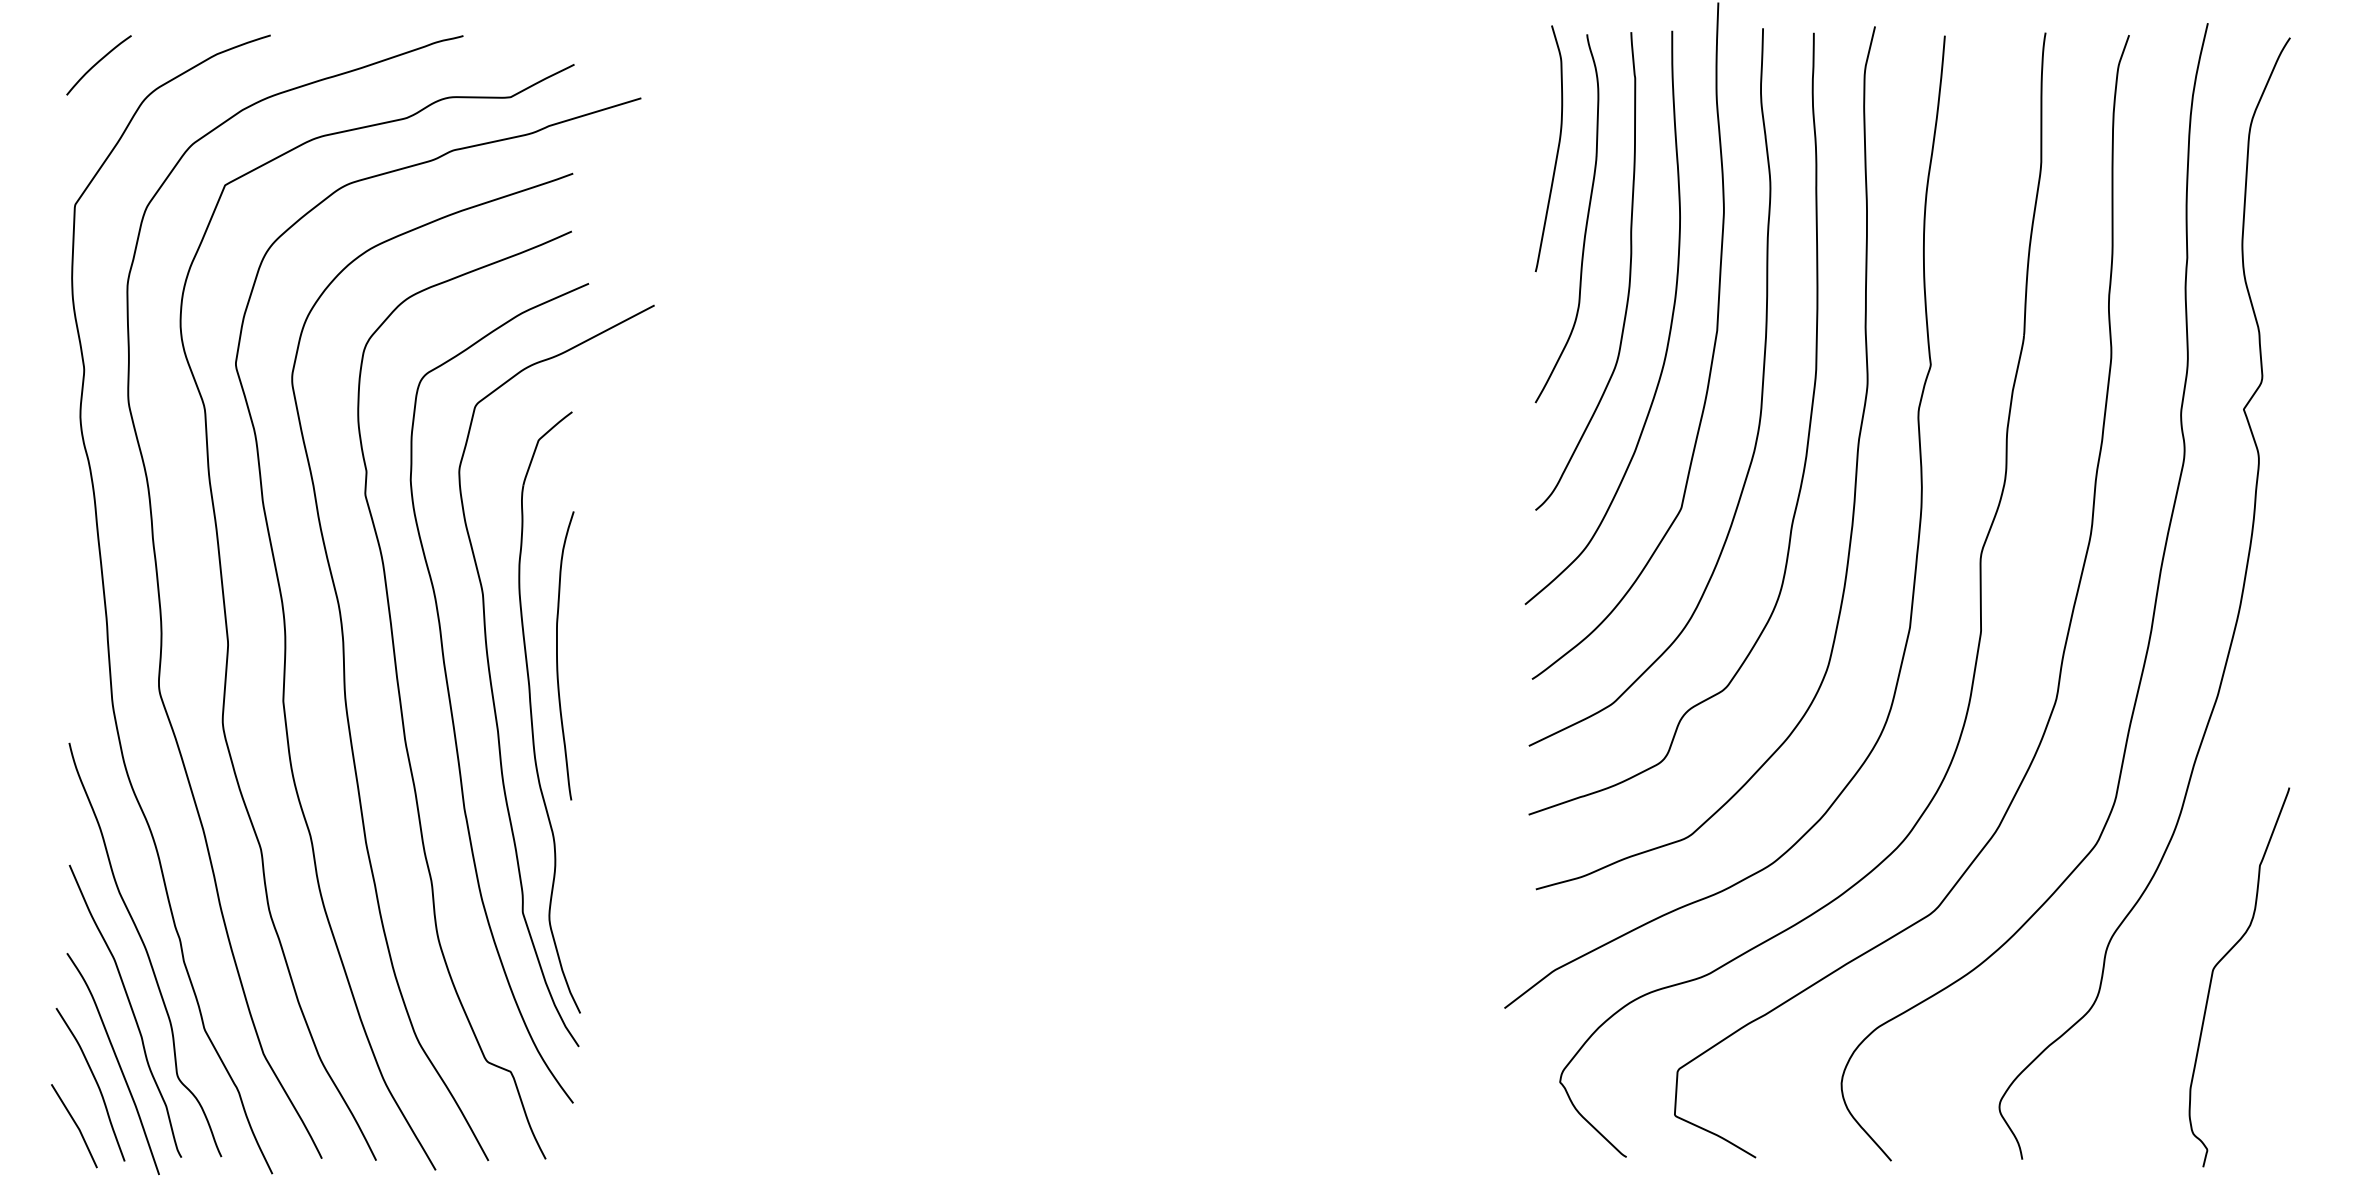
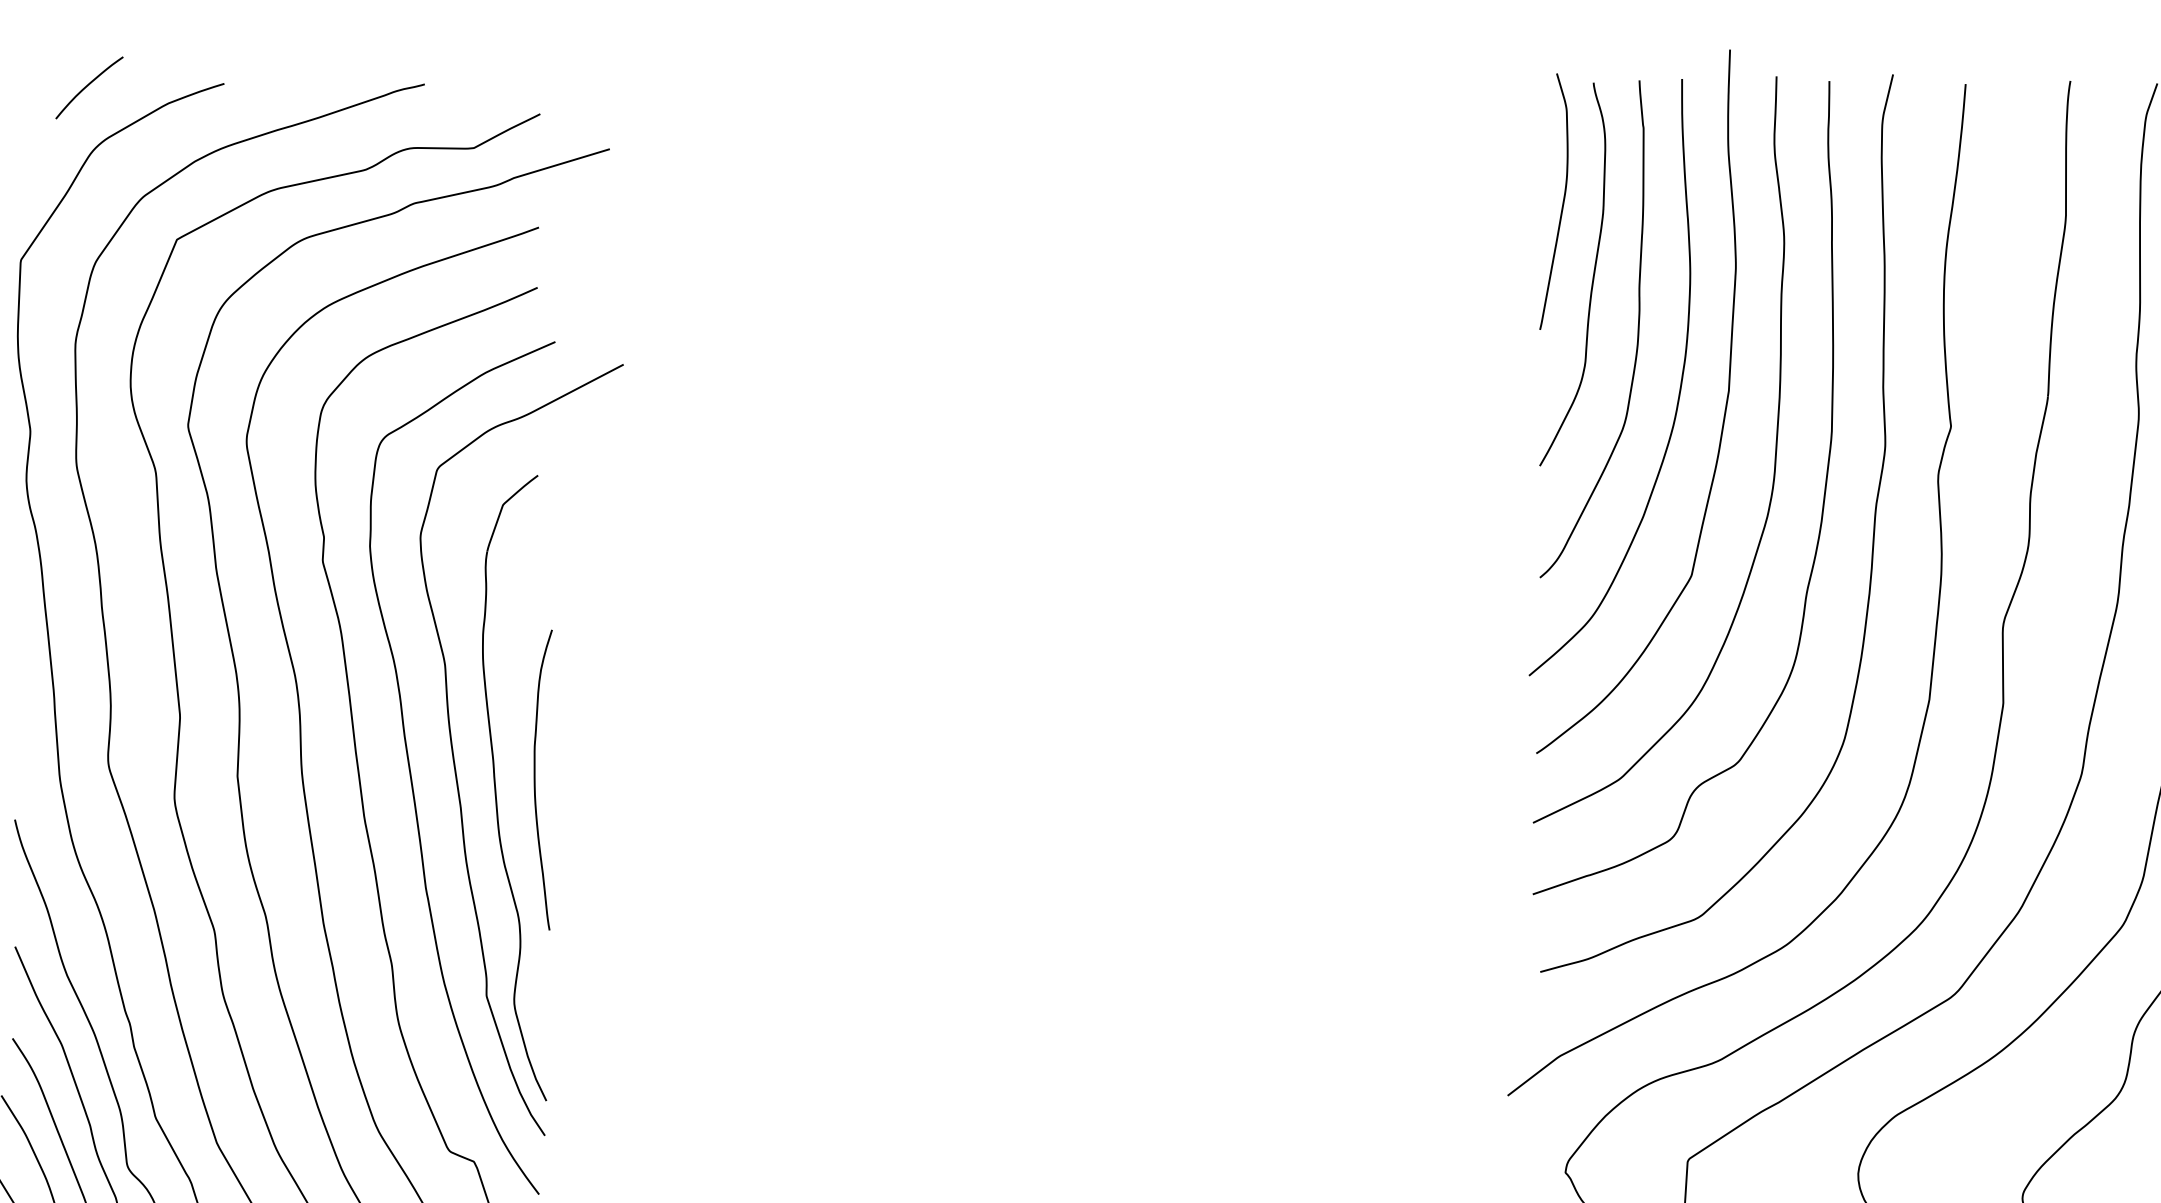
curve: (97, 64) -> (87, 87), moved
curve: (557, 655) -> (535, 779), moved

